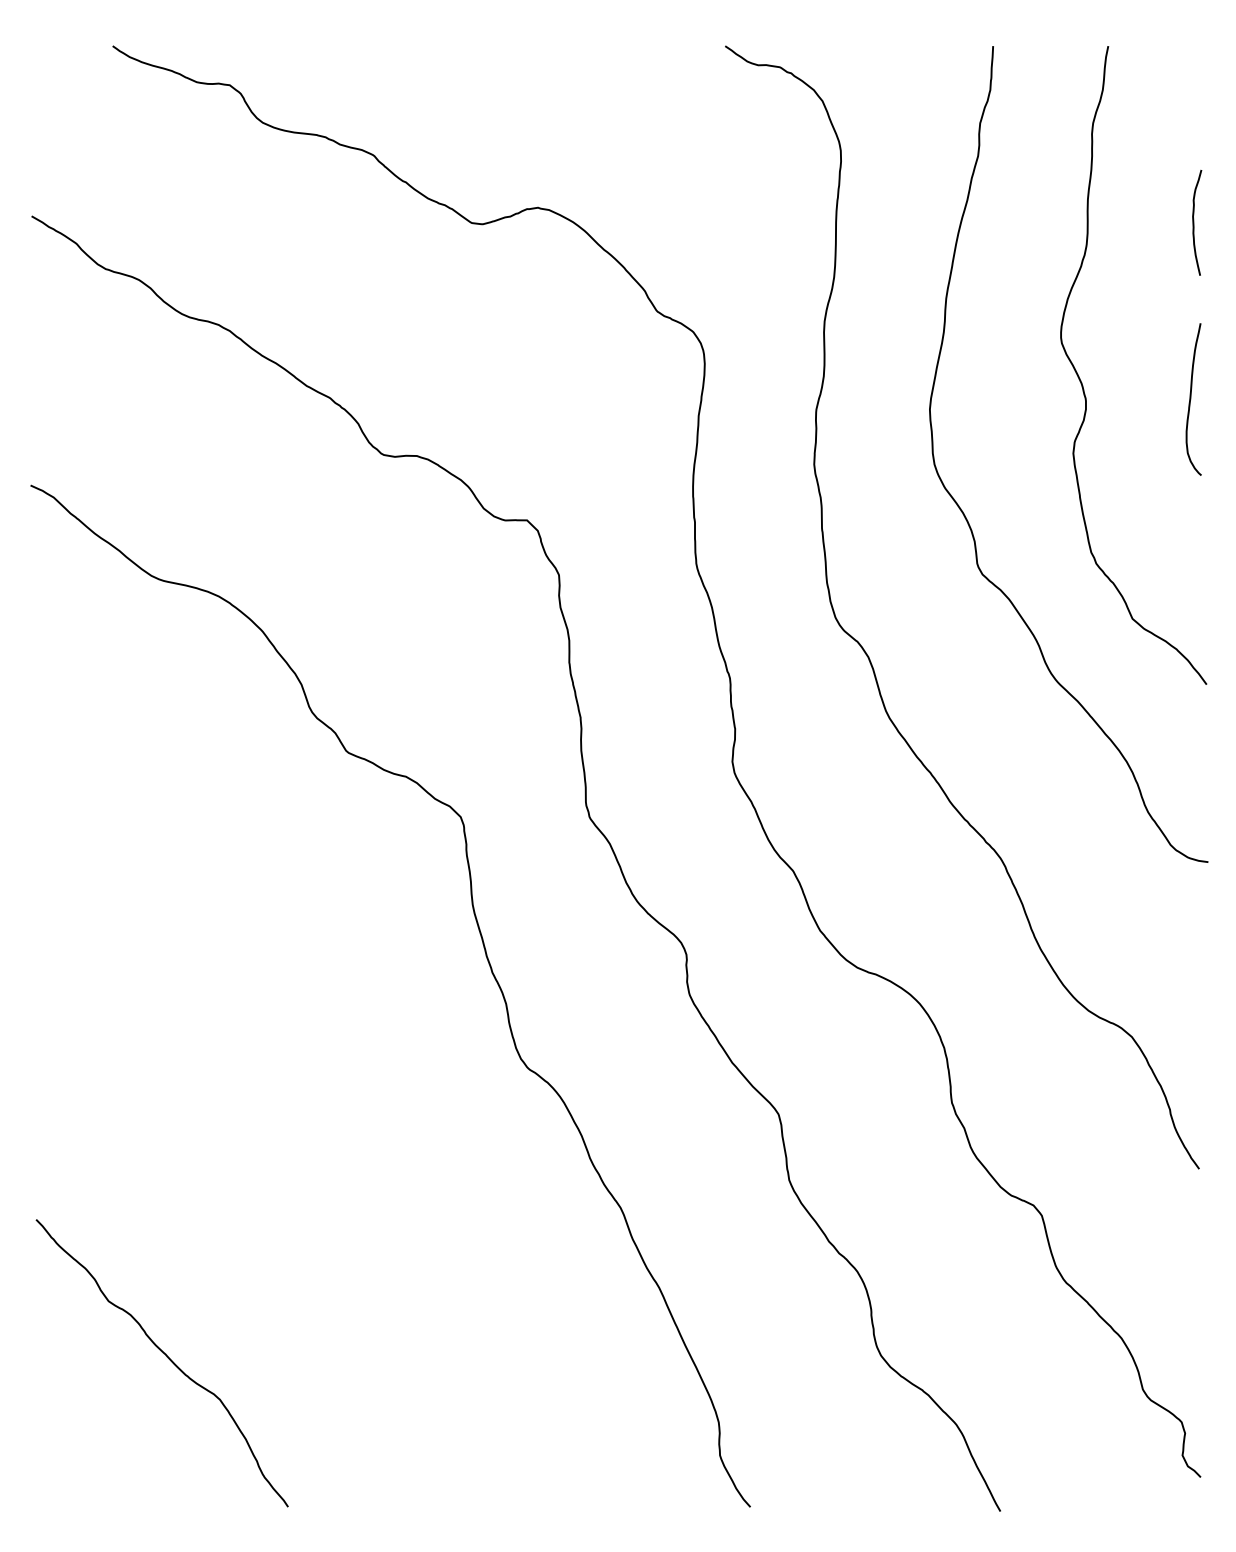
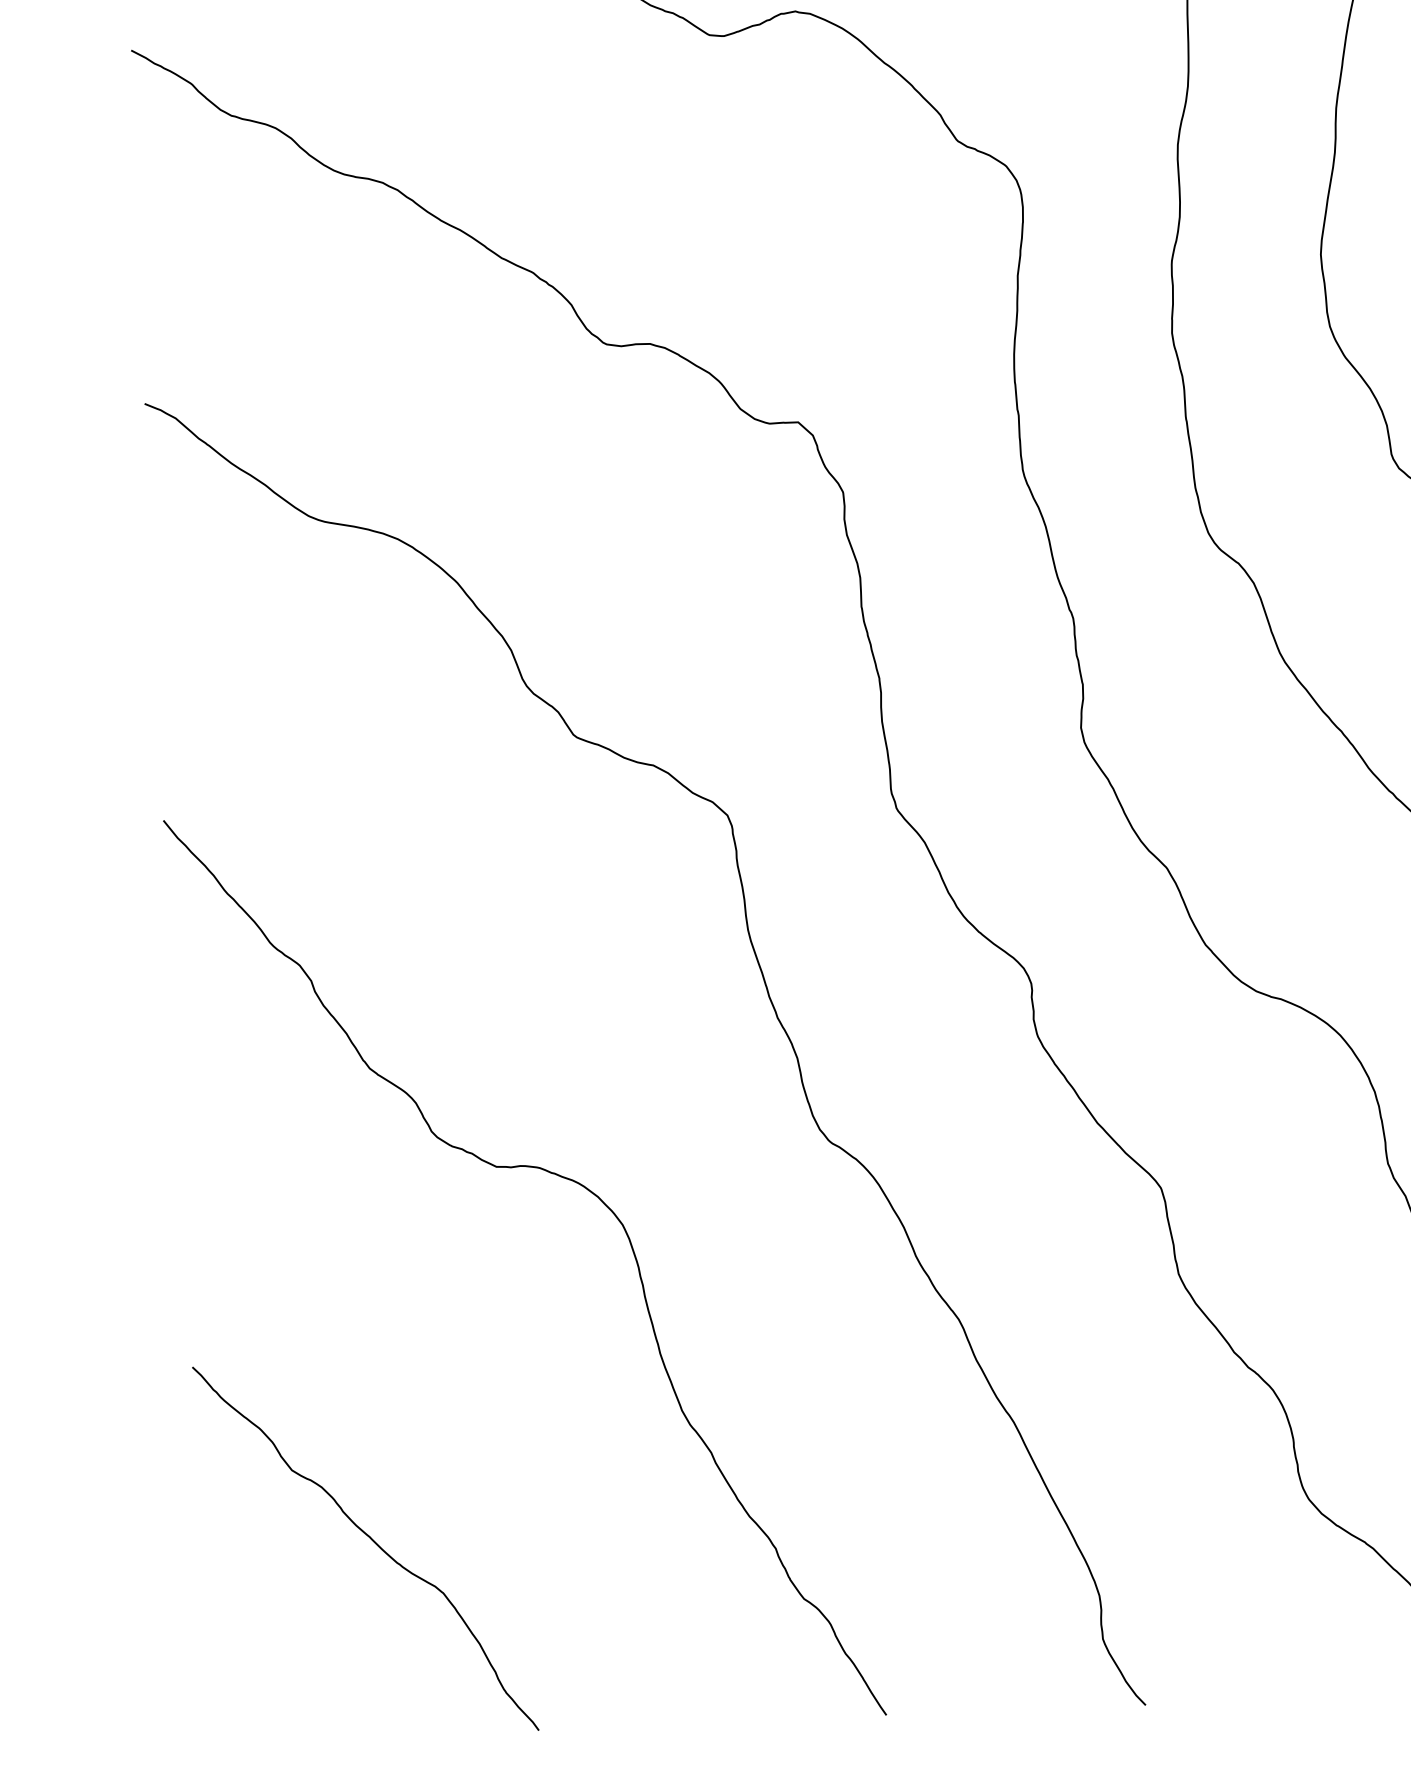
curve: (322, 1087) -> (560, 1177), added

